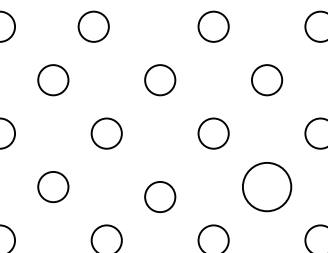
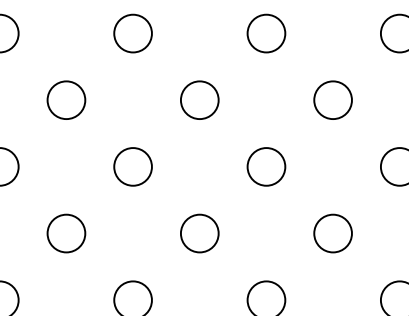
circle: (93, 26) -> (132, 33), moved
circle: (266, 186) -> (332, 232), size x0.62
circle: (160, 197) -> (200, 234), moved

